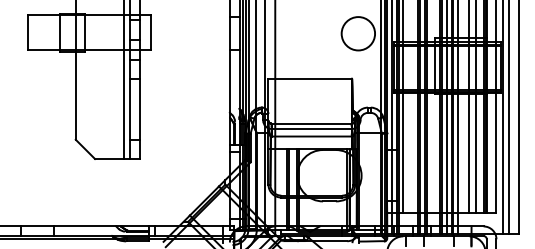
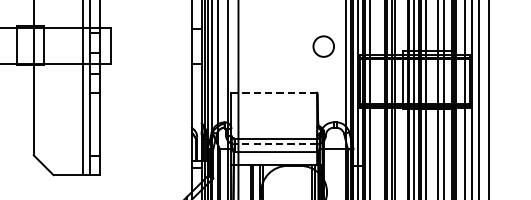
circle: (358, 33) -> (323, 46), size x0.6
line: (310, 78) -> (274, 92), solid -> dashed
line: (311, 128) -> (275, 143), solid -> dashed

